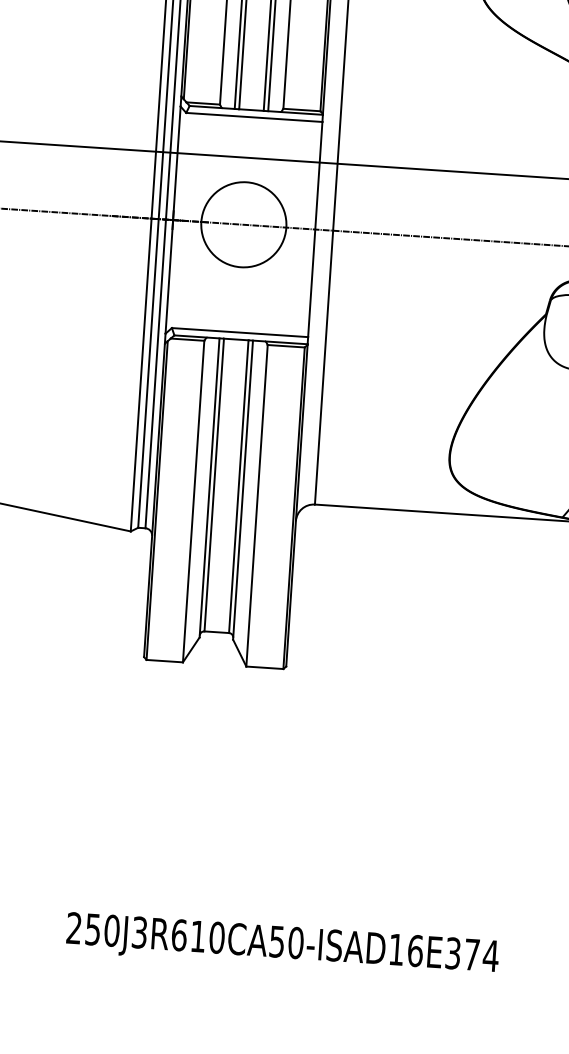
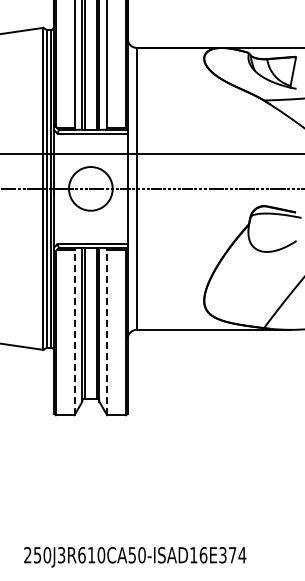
line: (193, 501) -> (74, 332), solid -> dashed
line: (257, 505) -> (107, 332), solid -> dashed

